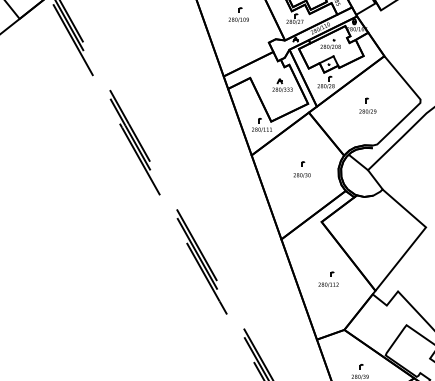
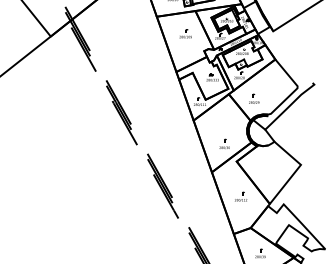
part: (368, 104) -> (254, 98), moved
part: (301, 168) -> (224, 143), moved

